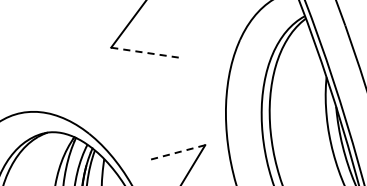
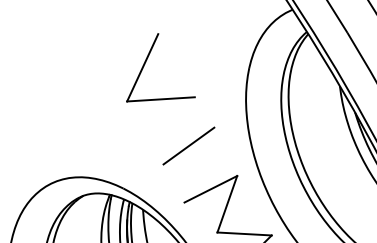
line: (145, 52) -> (161, 99), dashed -> solid
line: (163, 104) -> (188, 145), added
line: (175, 152) -> (210, 189), dashed -> solid

